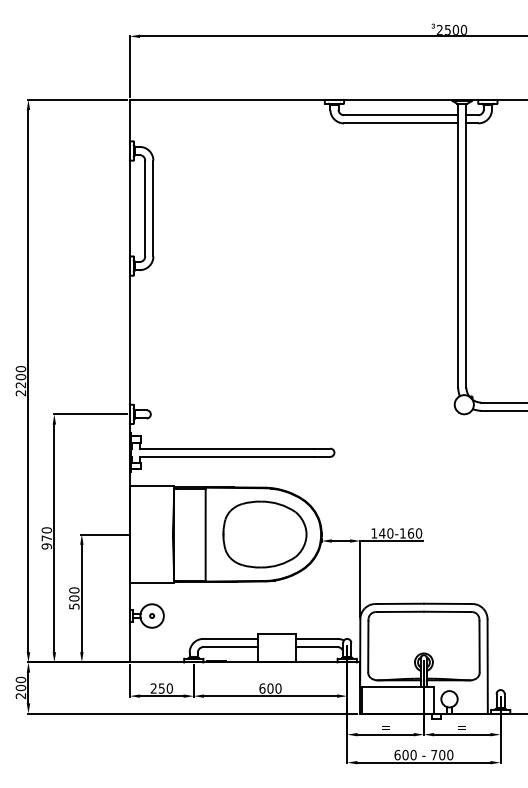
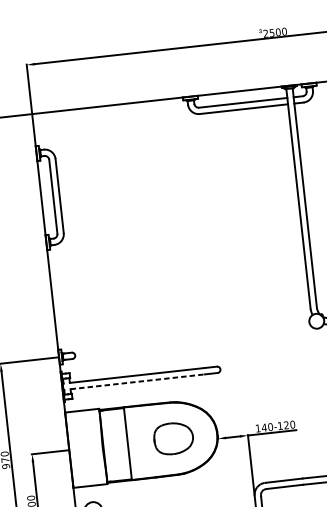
line: (227, 456) -> (138, 381), solid -> dashed
text: (410, 533) -> (286, 425), 140-160 -> 140-120
part: (264, 534) -> (173, 438), size x0.6

